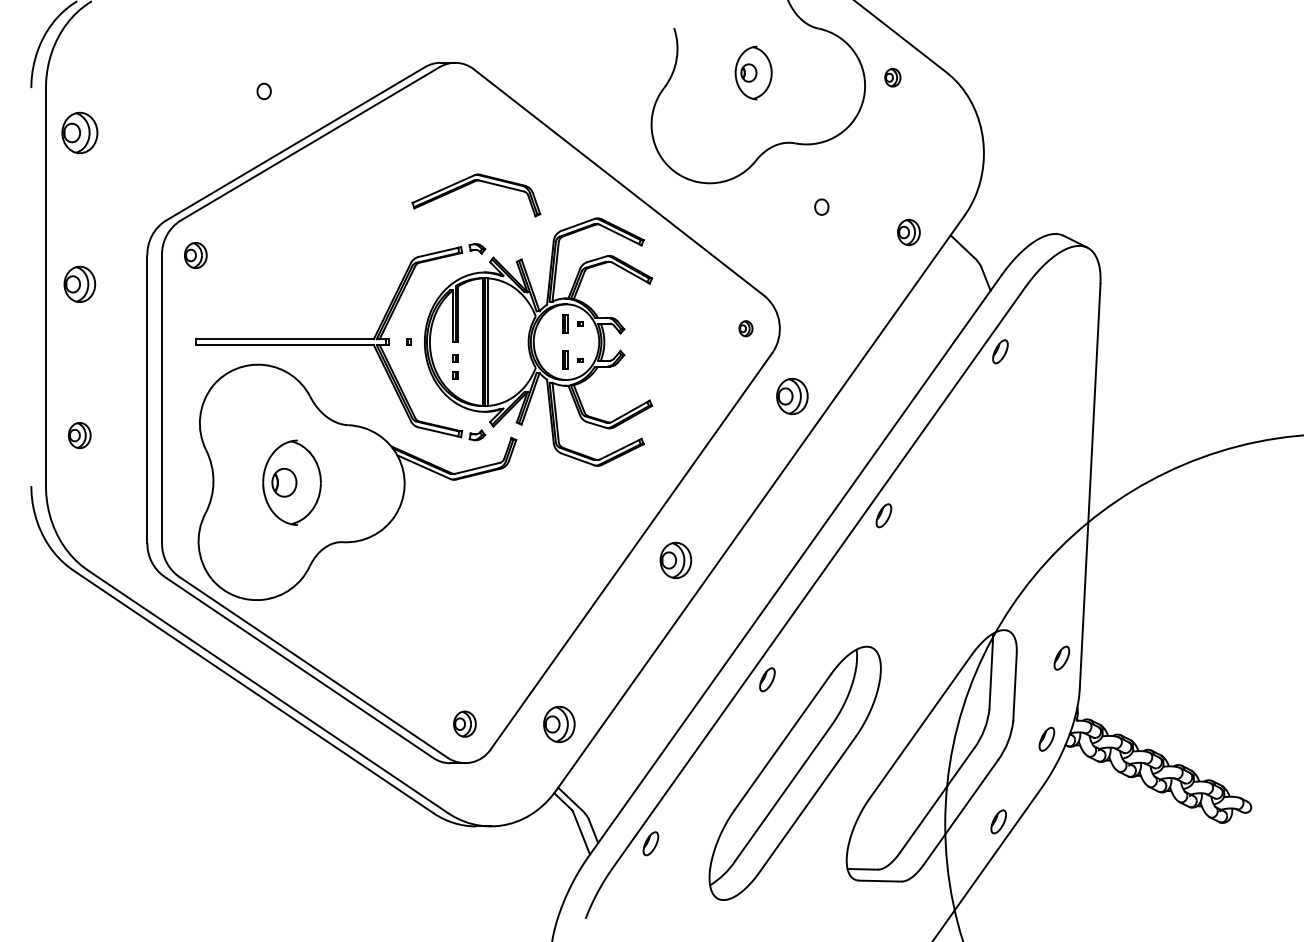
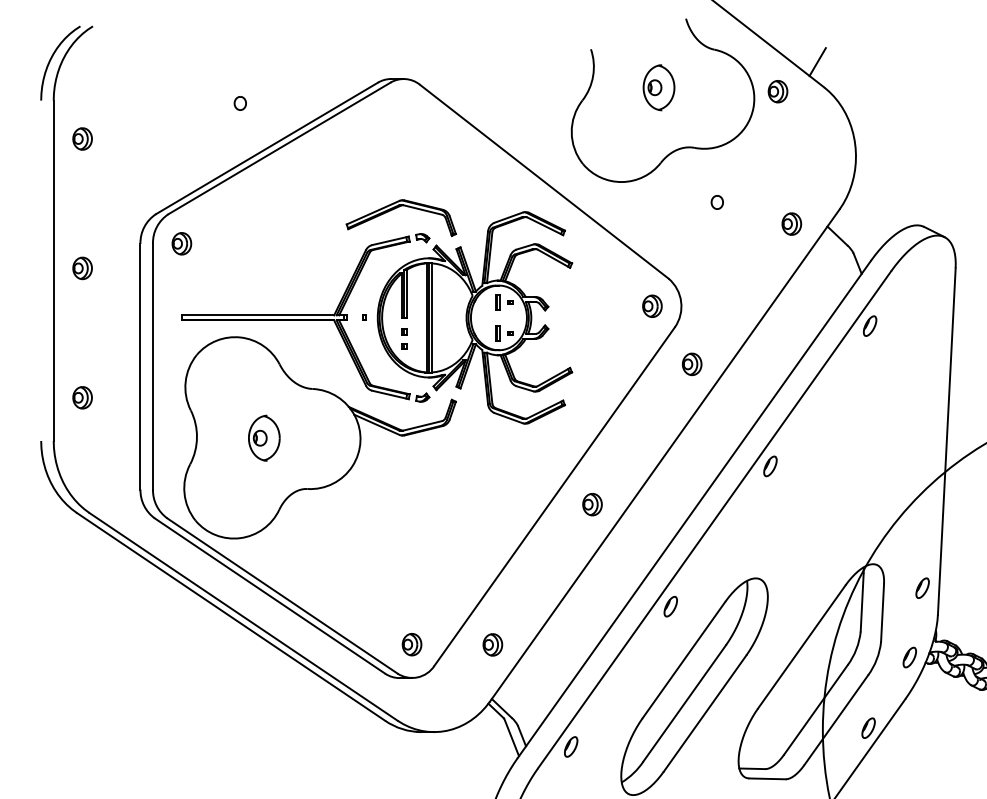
line: (938, 42) -> (817, 61), added
part: (892, 77) -> (777, 91), size x1.43
part: (79, 132) -> (82, 138), size x0.62
part: (470, 184) -> (396, 208), moved
part: (79, 283) -> (82, 267), size x0.71
part: (745, 328) -> (652, 306), size x1.67
part: (792, 396) -> (692, 364), size x0.71
part: (292, 482) -> (264, 437), size x0.62
part: (675, 560) -> (592, 504), size x0.71
part: (559, 724) -> (492, 644), size x0.71

